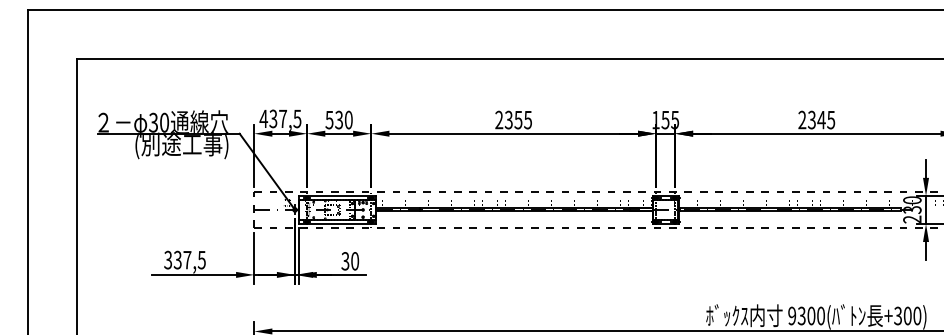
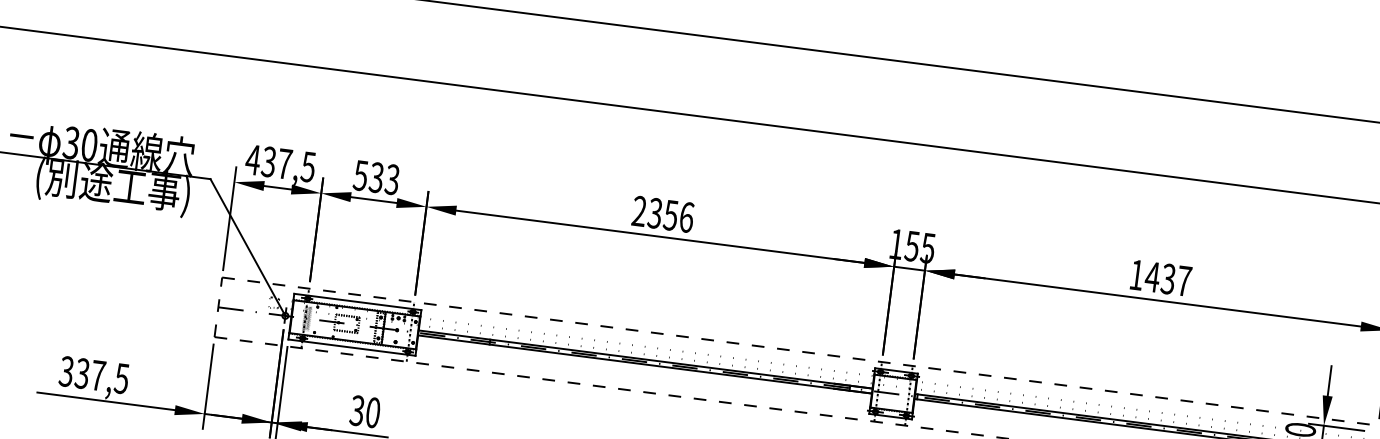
text: (528, 119) -> (687, 216), 2355 -> 2356
text: (816, 119) -> (1160, 277), 2345 -> 1437
text: (348, 120) -> (391, 180), 530 -> 533

